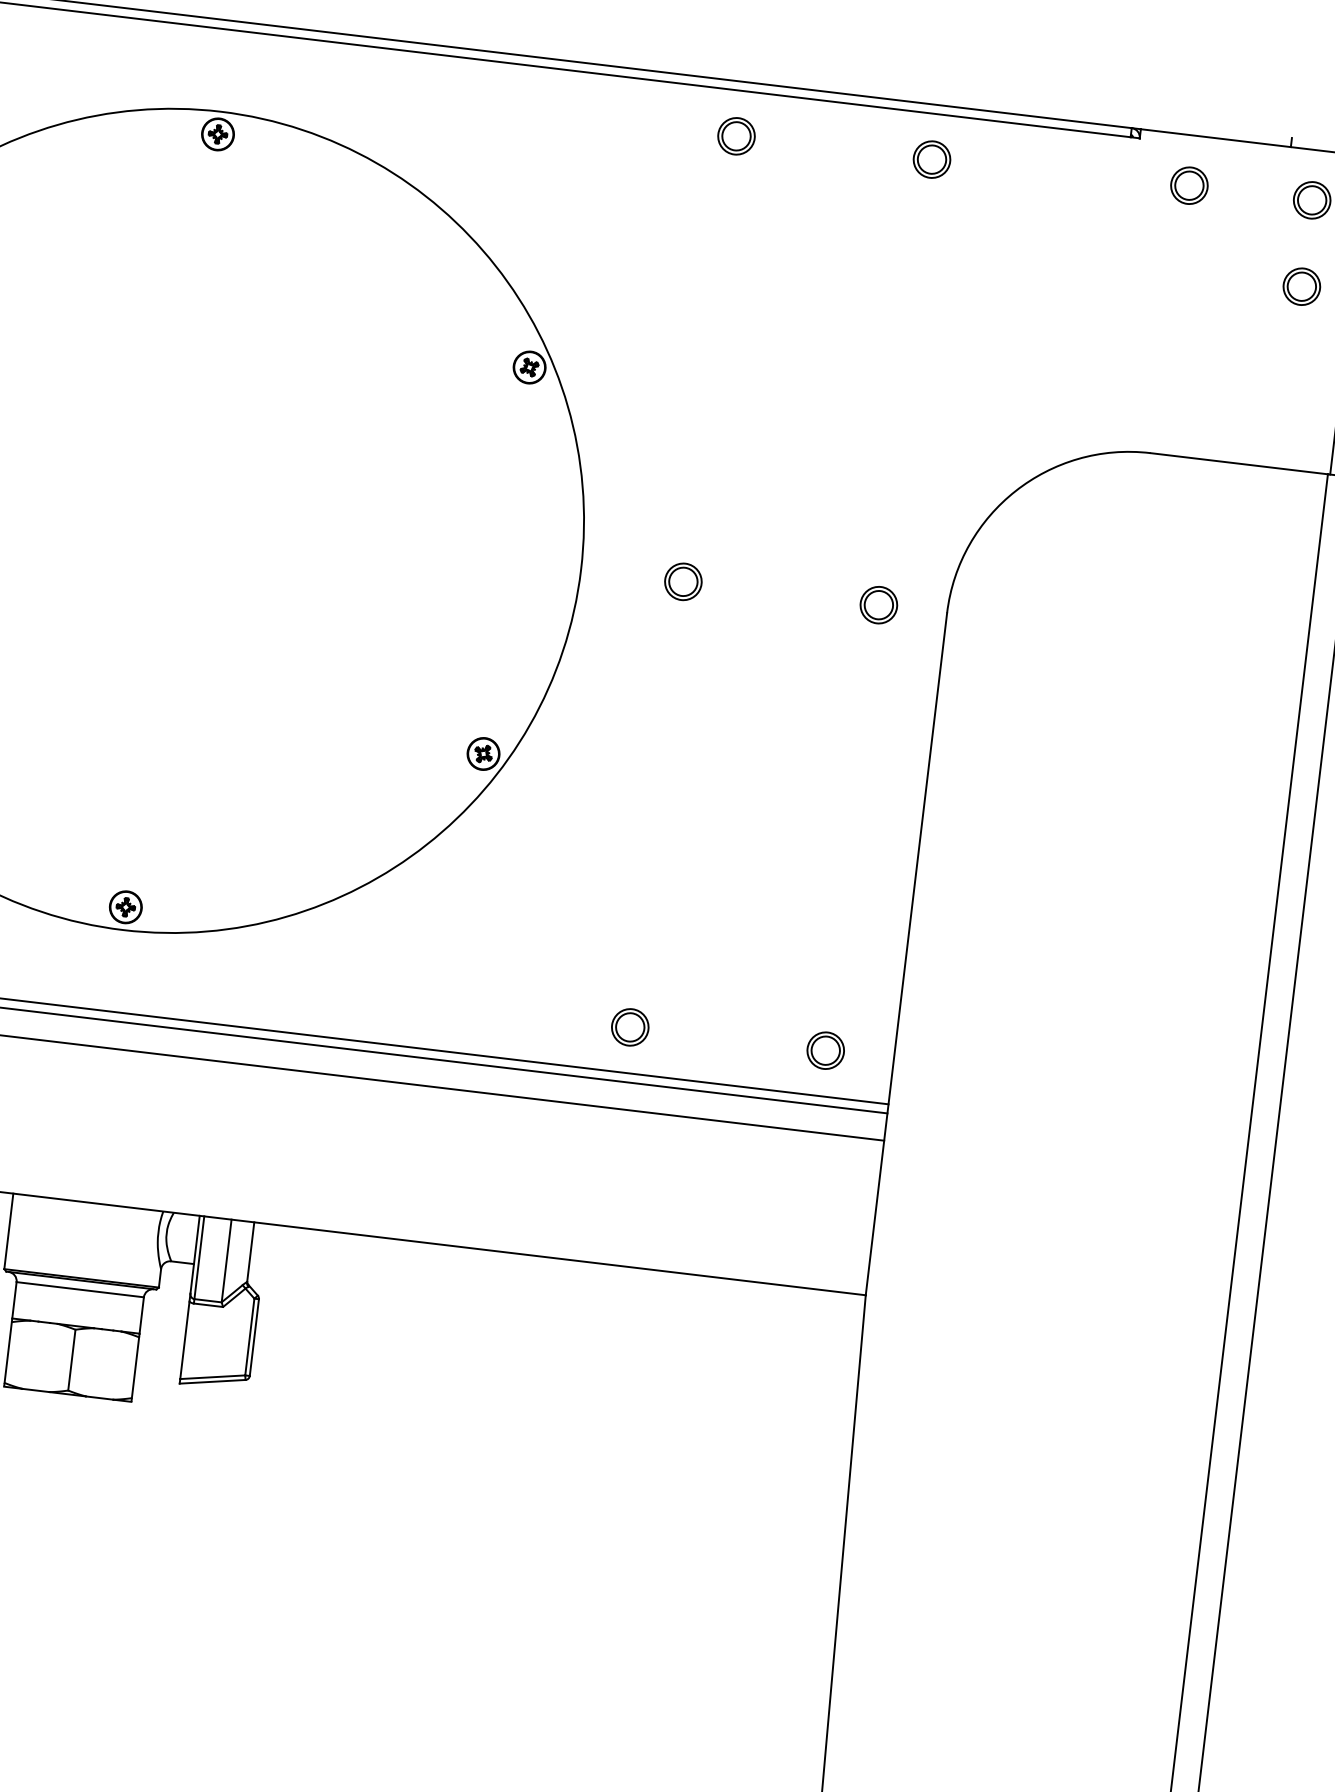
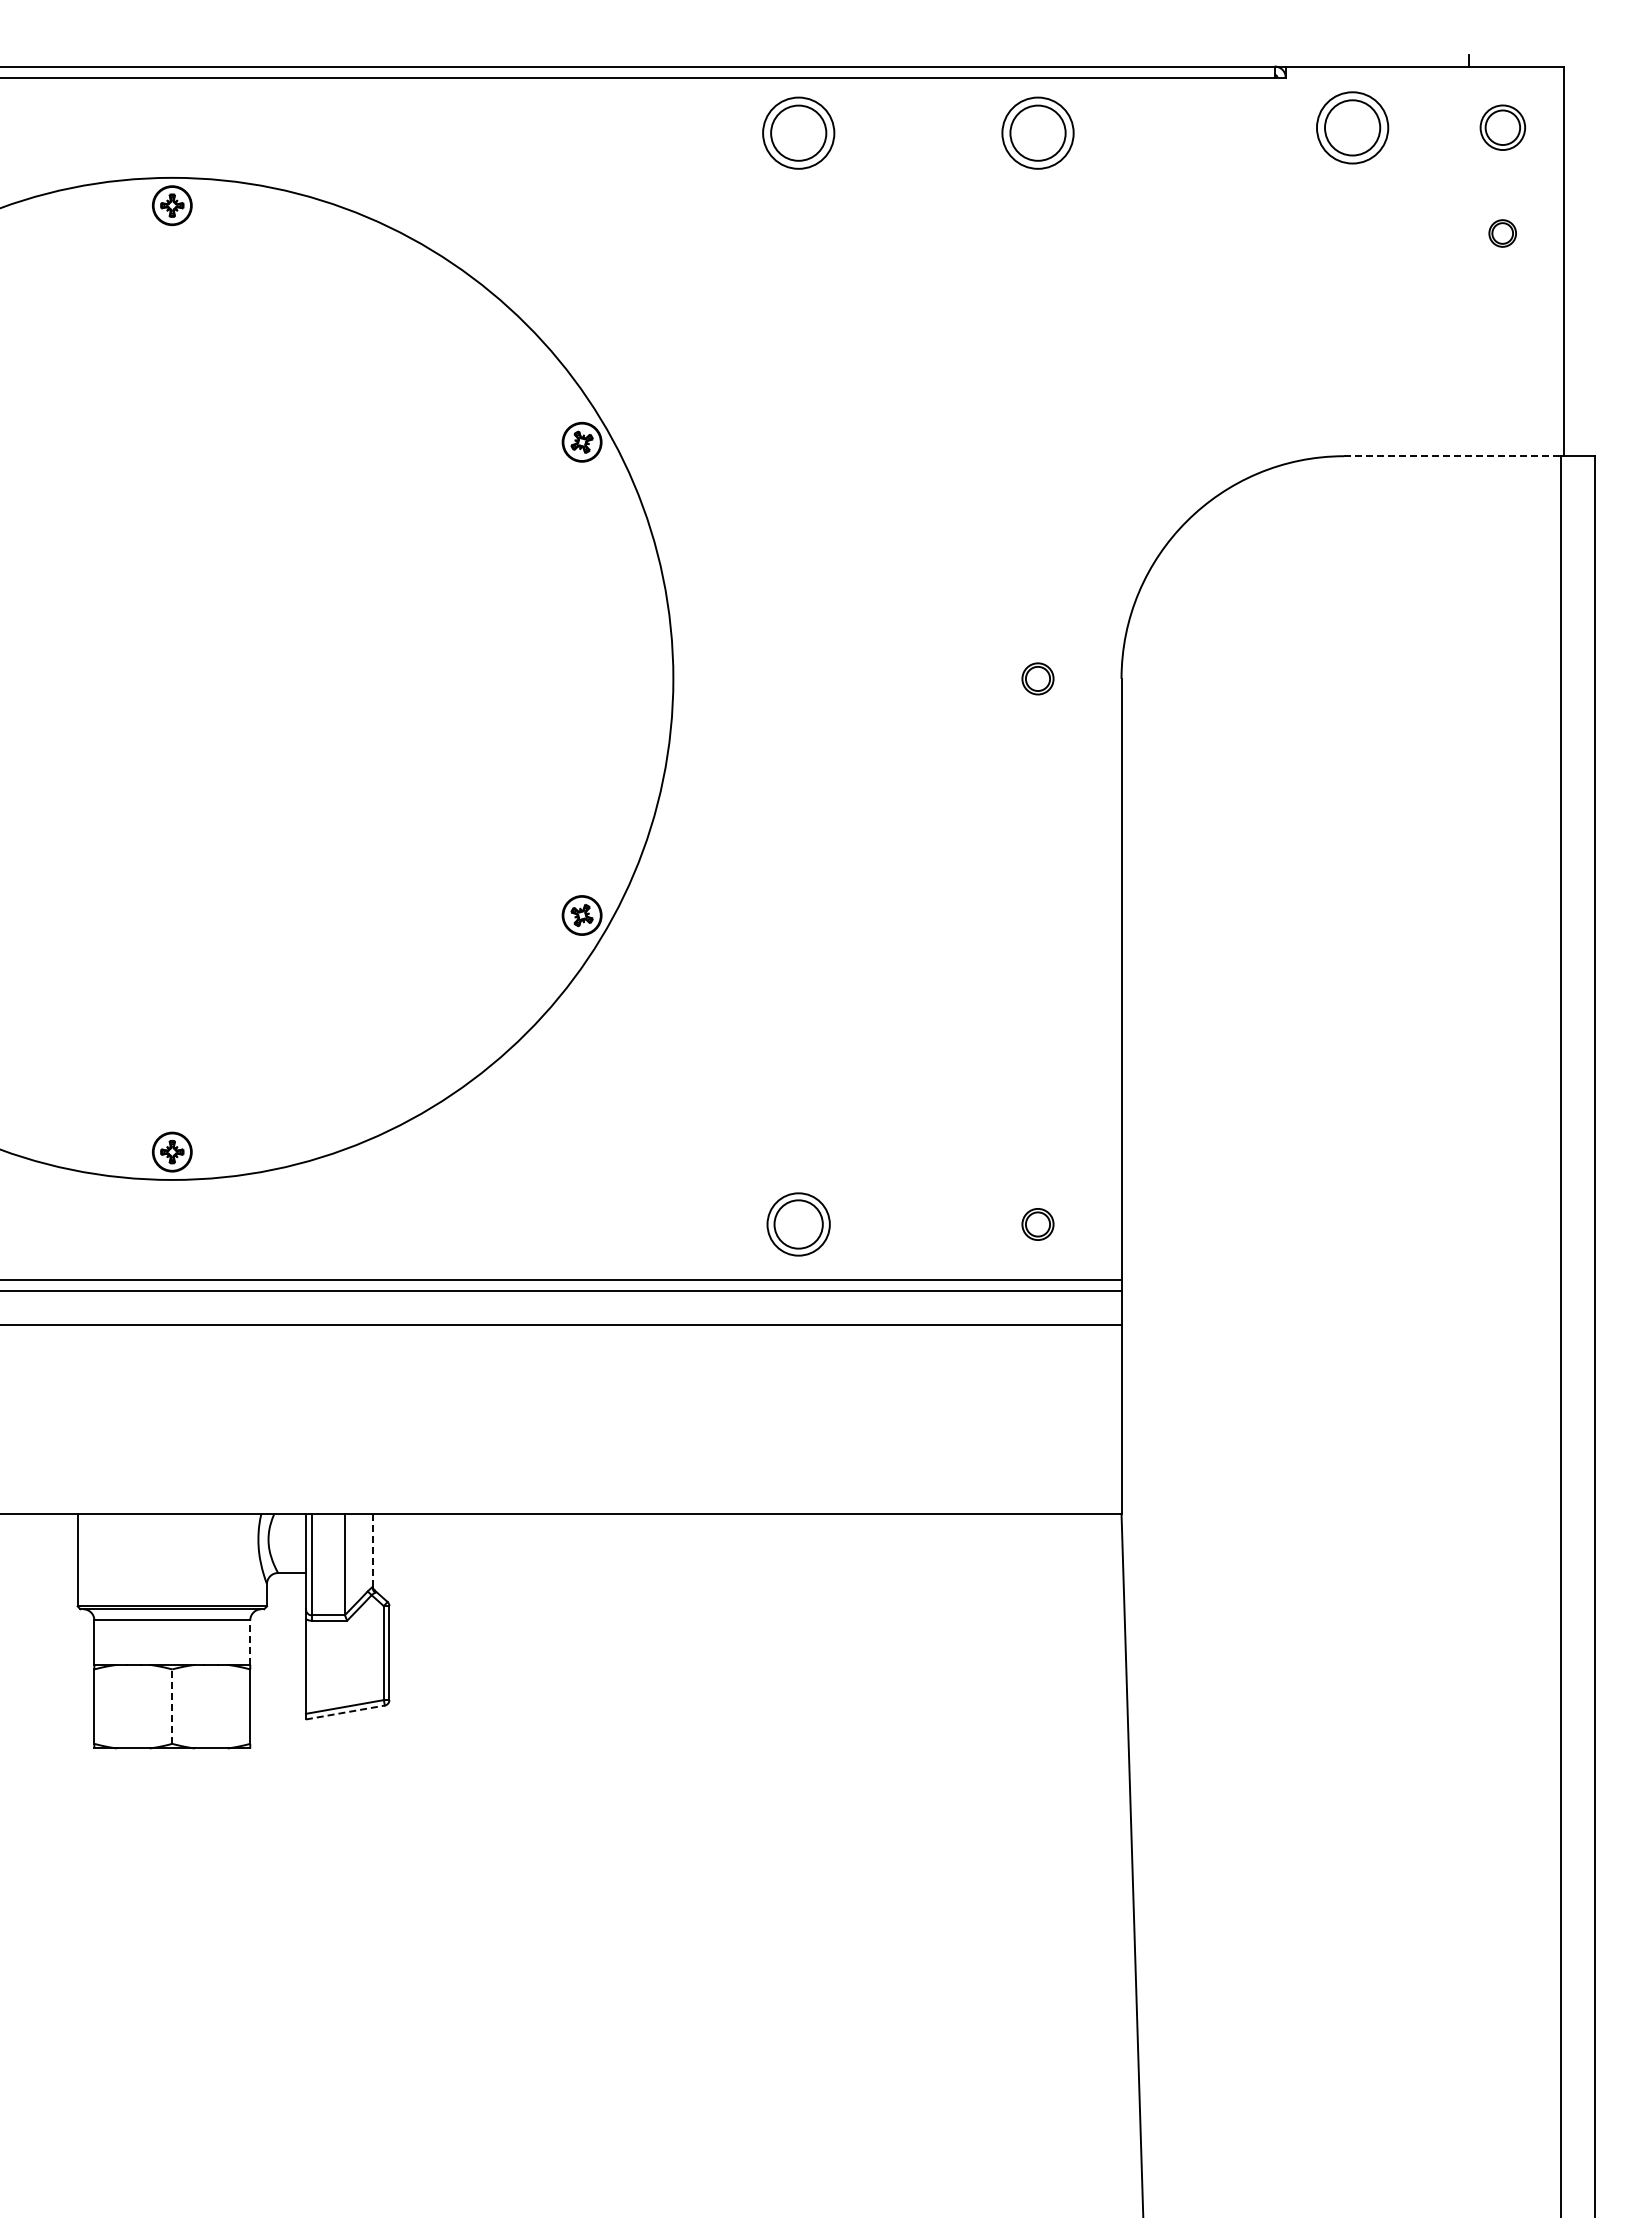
part: (736, 136) -> (798, 133), size x1.6
part: (931, 159) -> (1037, 133), size x1.6
part: (1189, 185) -> (1352, 127), size x1.6
part: (1301, 286) -> (1502, 233), size x0.6
line: (1239, 463) -> (1452, 456), solid -> dashed
part: (683, 581) -> (798, 678), removed
part: (878, 604) -> (1037, 678), size x0.7
part: (630, 1027) -> (798, 1224), size x1.4
part: (825, 1050) -> (1037, 1224), size x0.7
line: (250, 1251) -> (372, 1549), solid -> dashed
line: (141, 1315) -> (250, 1642), solid -> dashed
line: (72, 1360) -> (172, 1706), solid -> dashed
line: (212, 1381) -> (345, 1712), solid -> dashed

